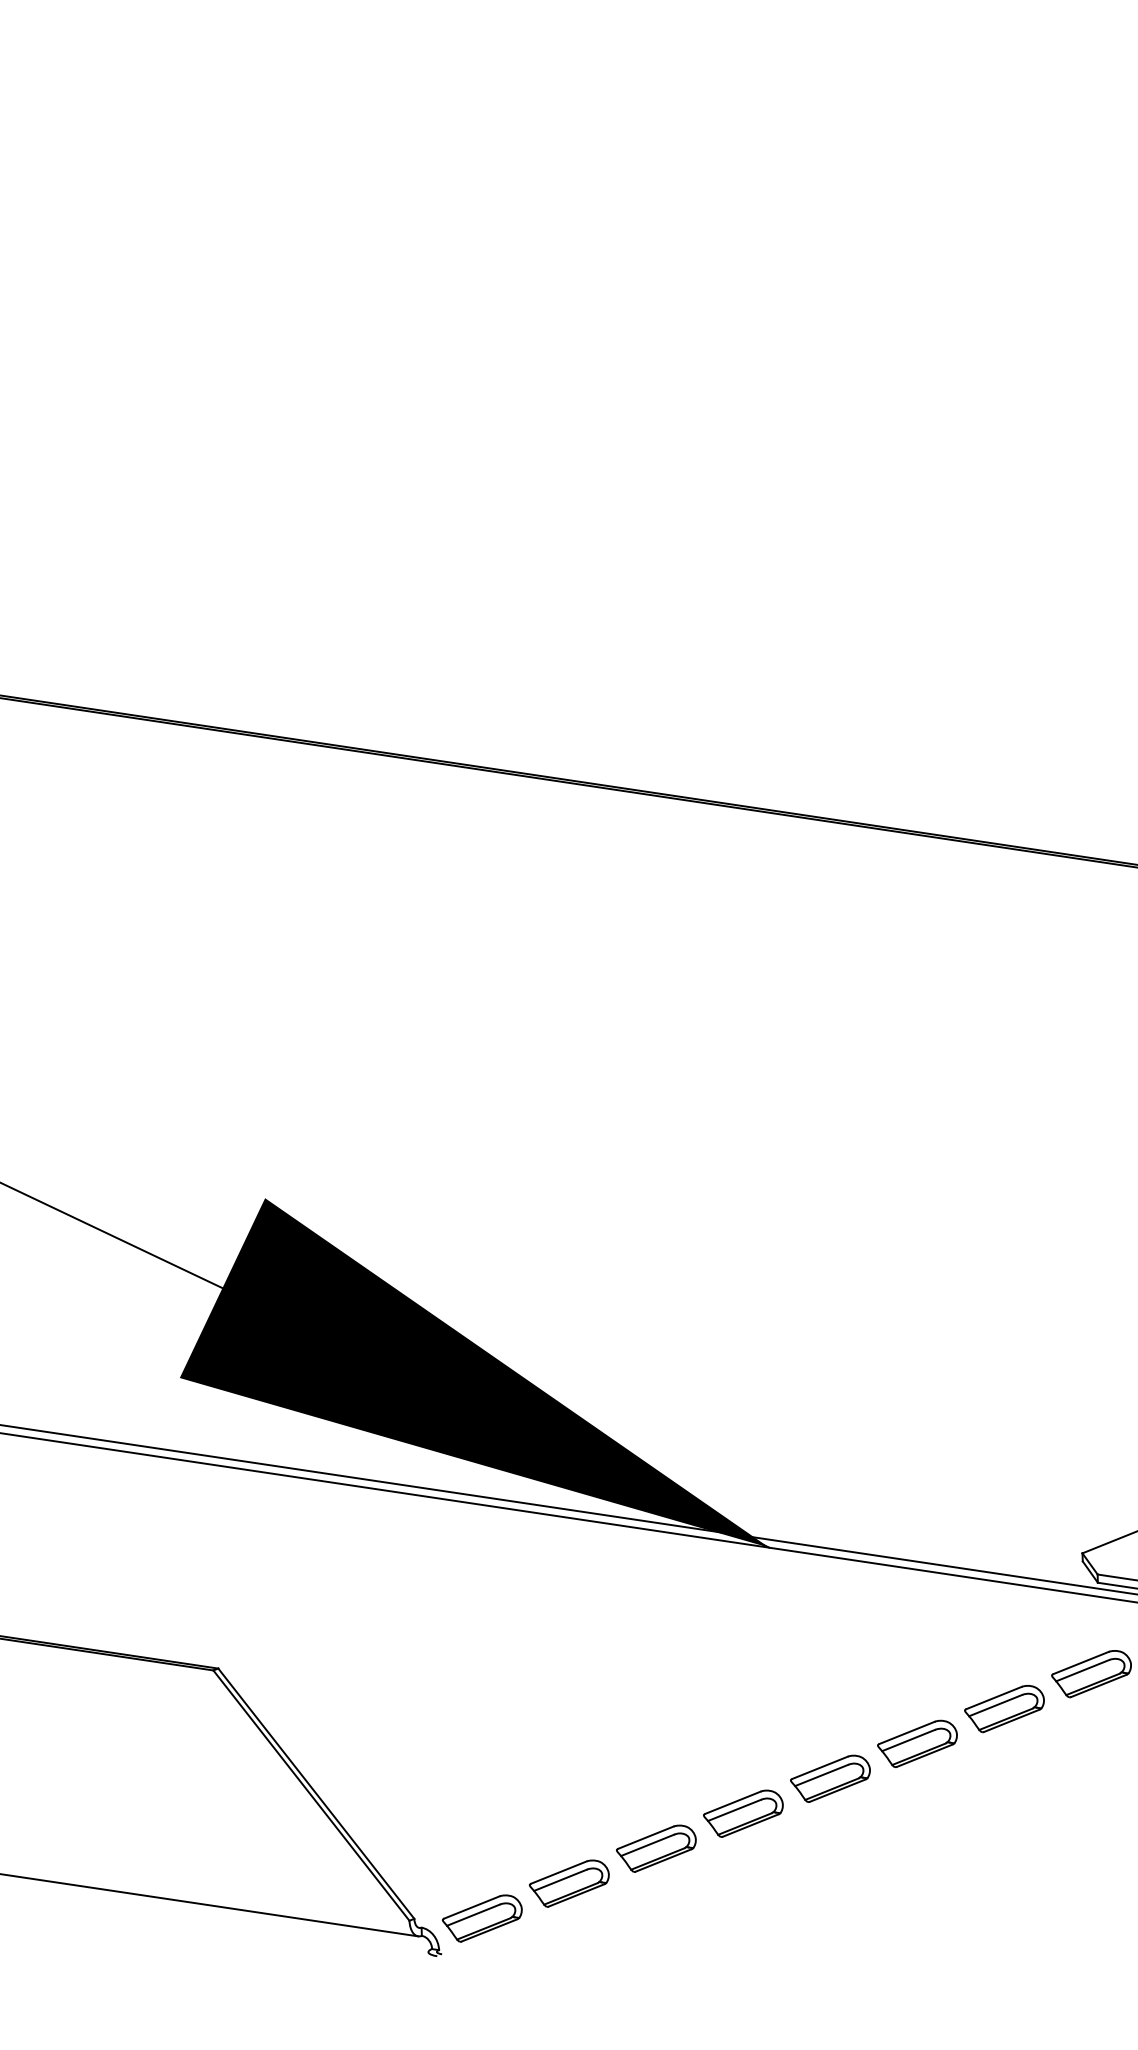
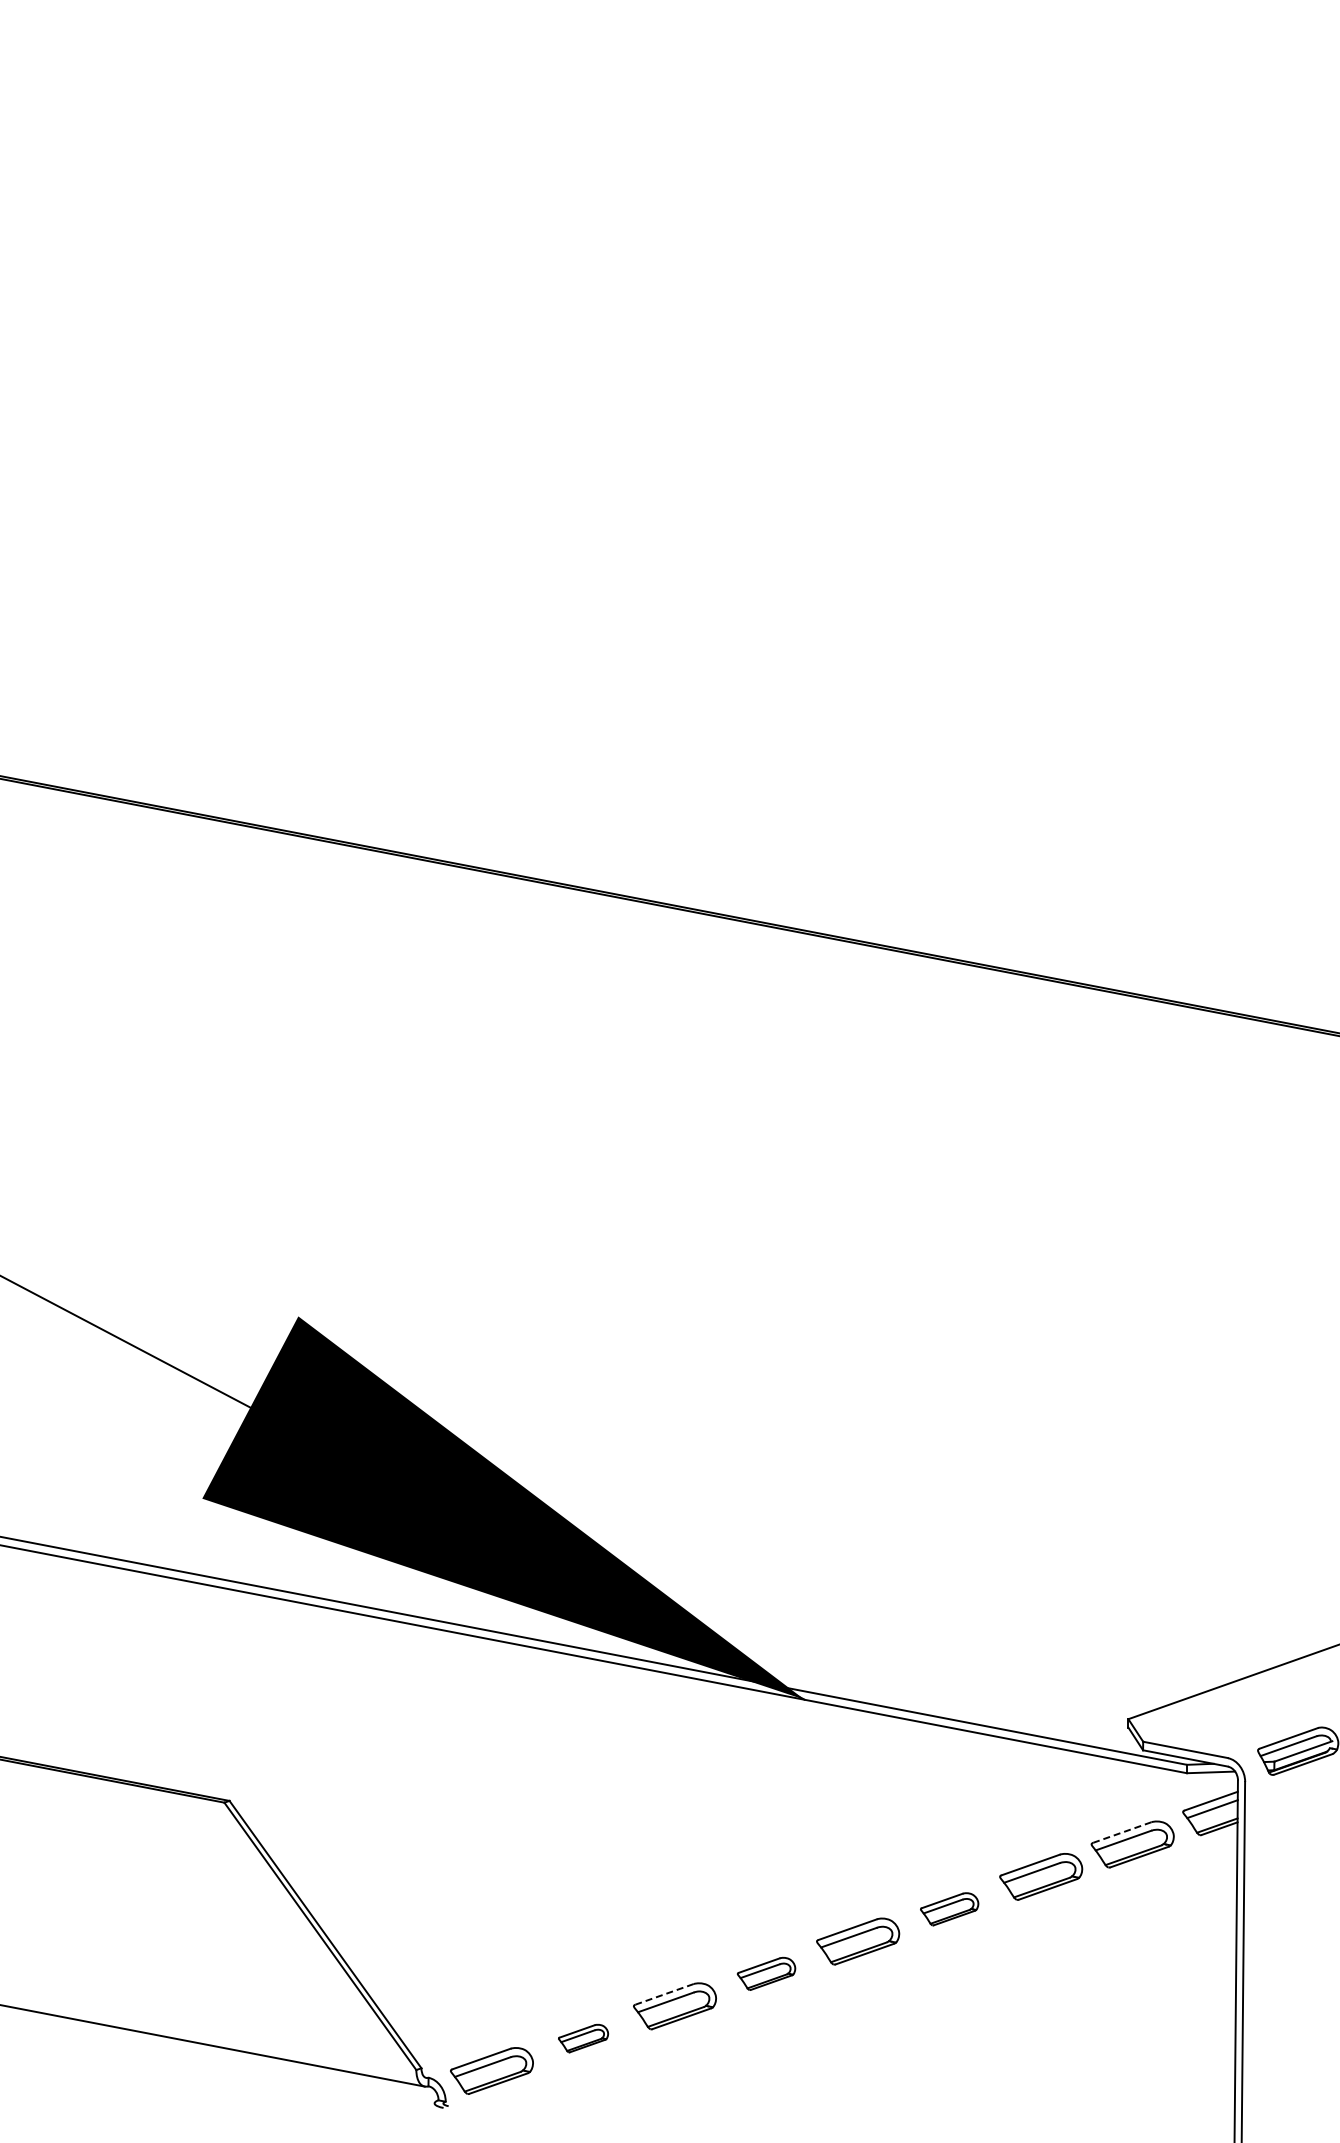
line: (1081, 1662) -> (1122, 1832), solid -> dashed
part: (917, 1744) -> (949, 1909), size x0.7
part: (743, 1813) -> (766, 1973), size x0.7
line: (645, 1837) -> (664, 1994), solid -> dashed
part: (569, 1883) -> (583, 2038), size x0.6

